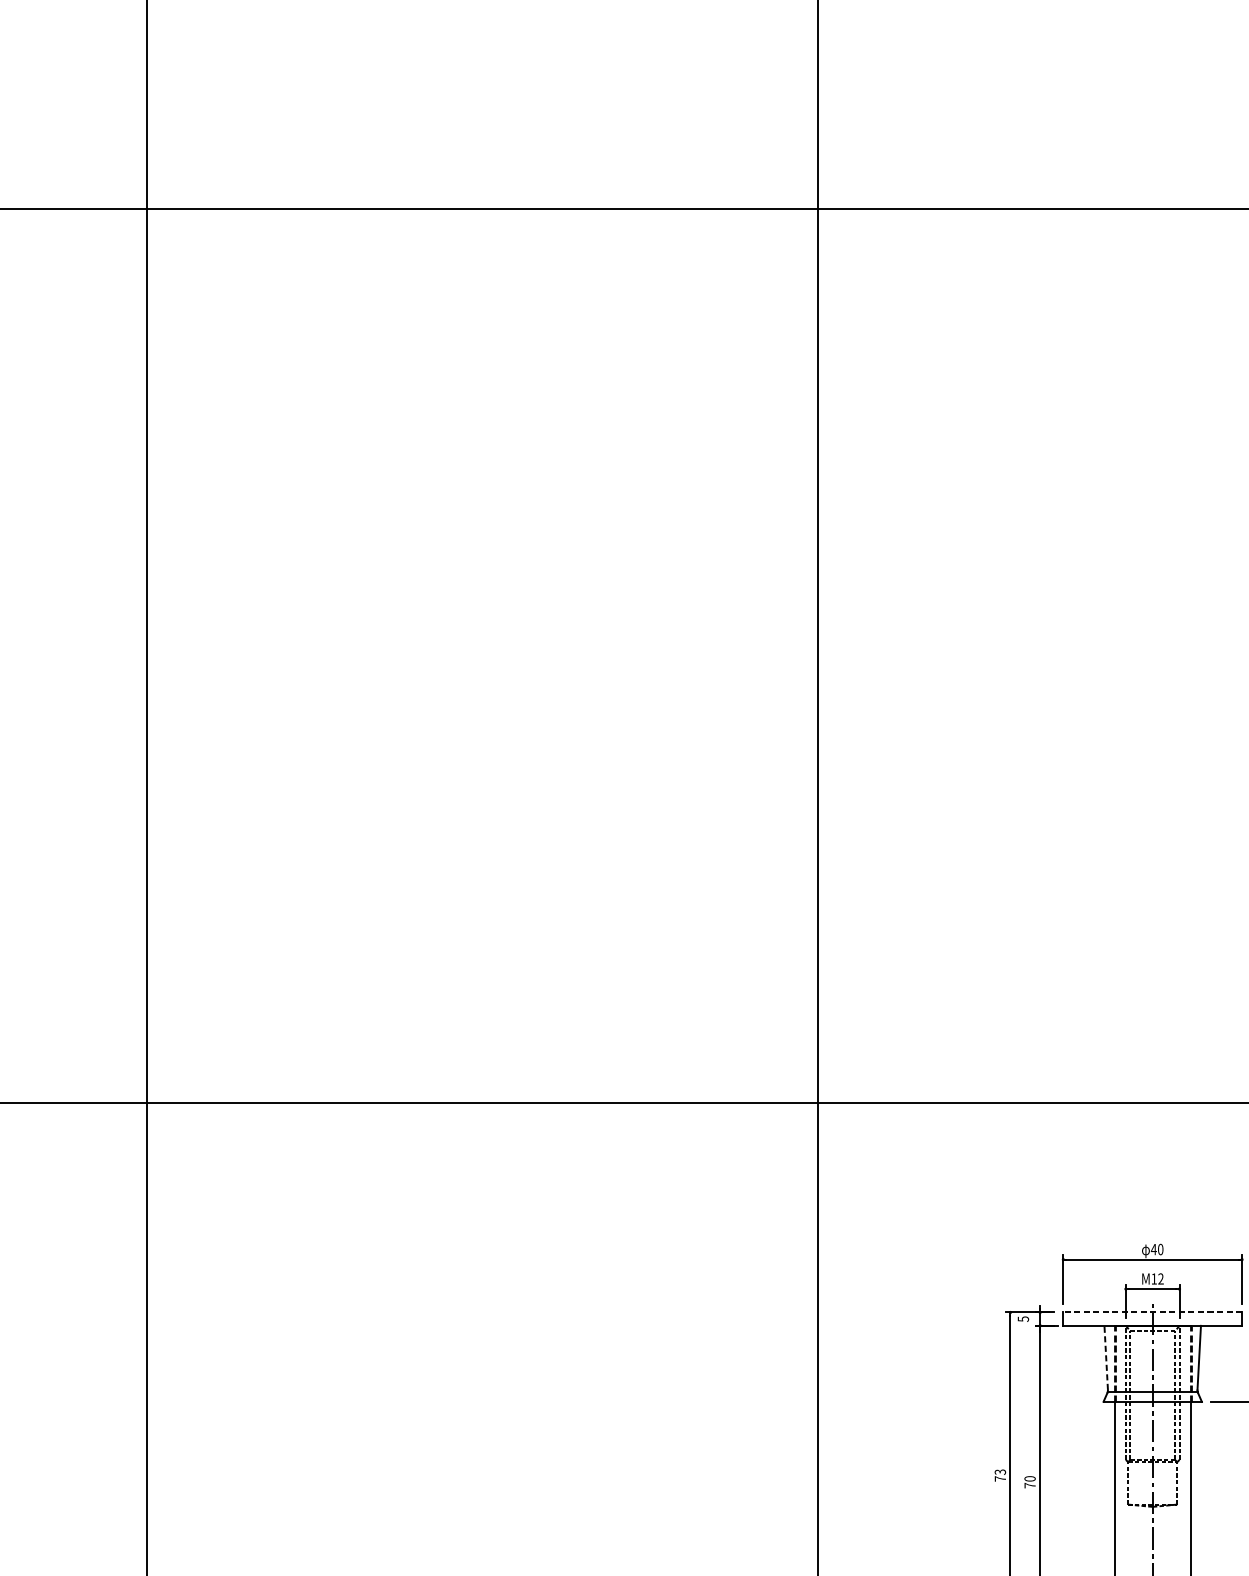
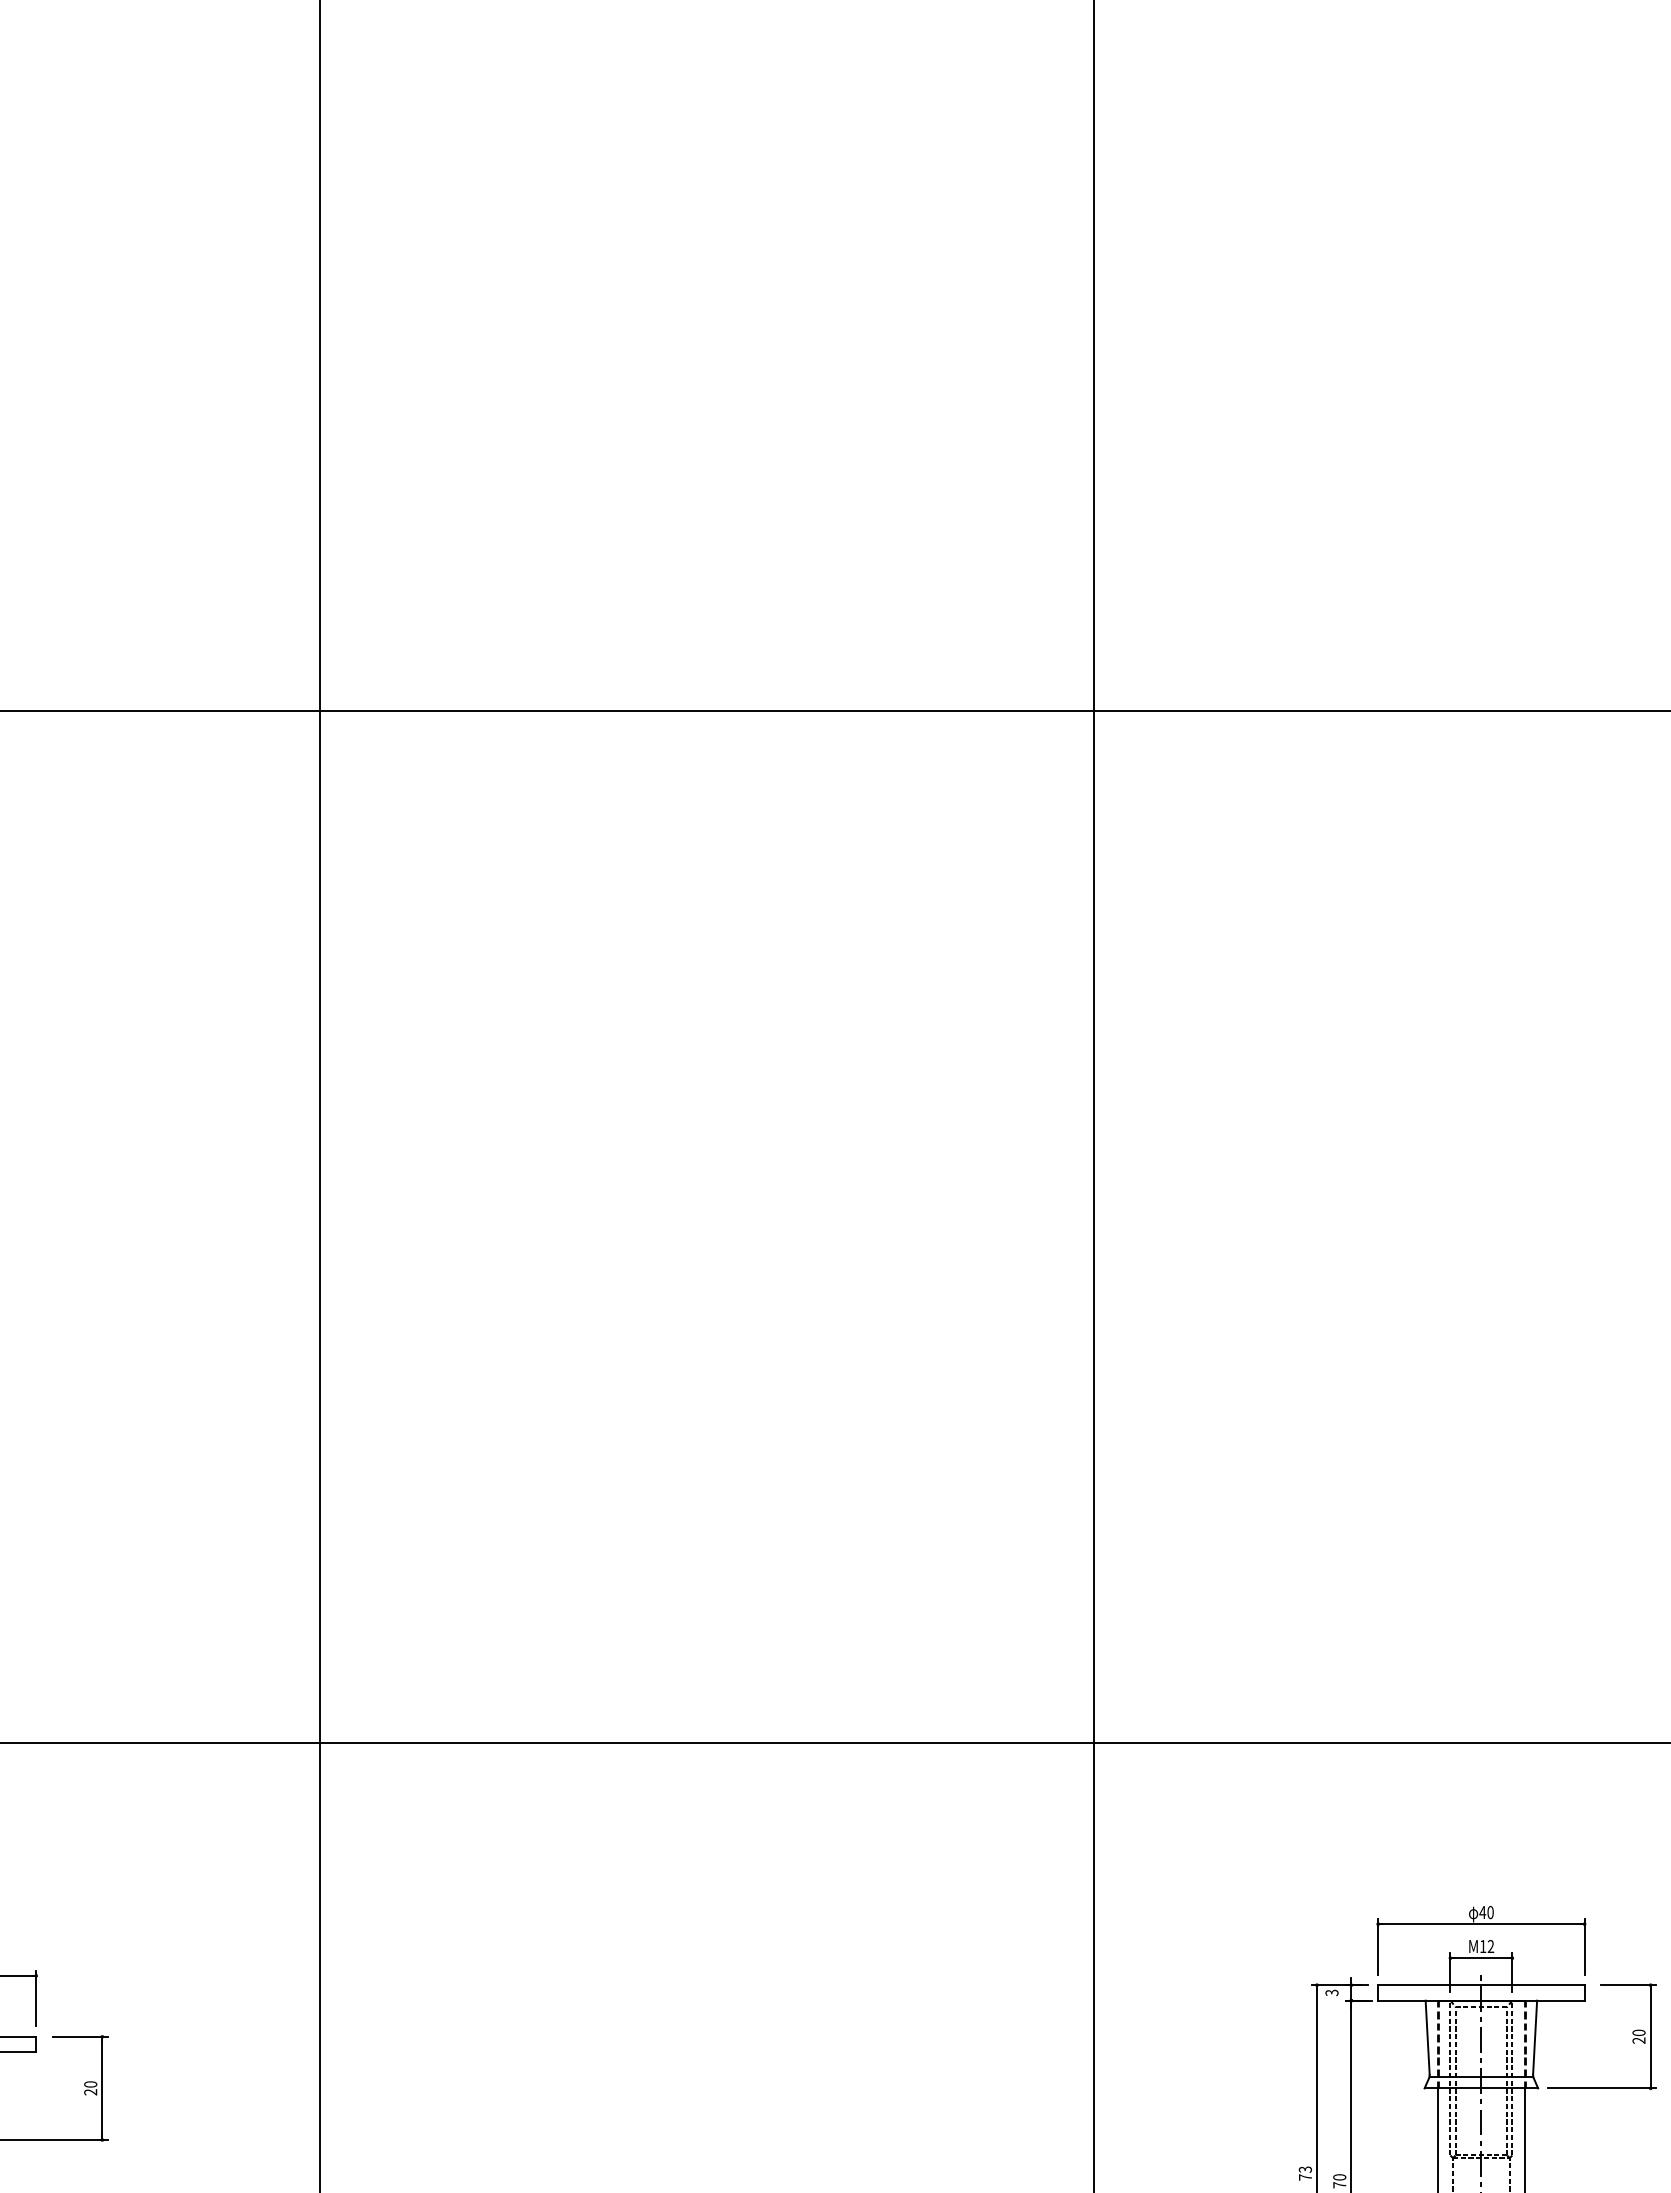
line: (1151, 1312) -> (1480, 1985), dashed -> solid
text: (1022, 1318) -> (1331, 1992), 5 -> 3
line: (1106, 1357) -> (1427, 2037), dashed -> solid

